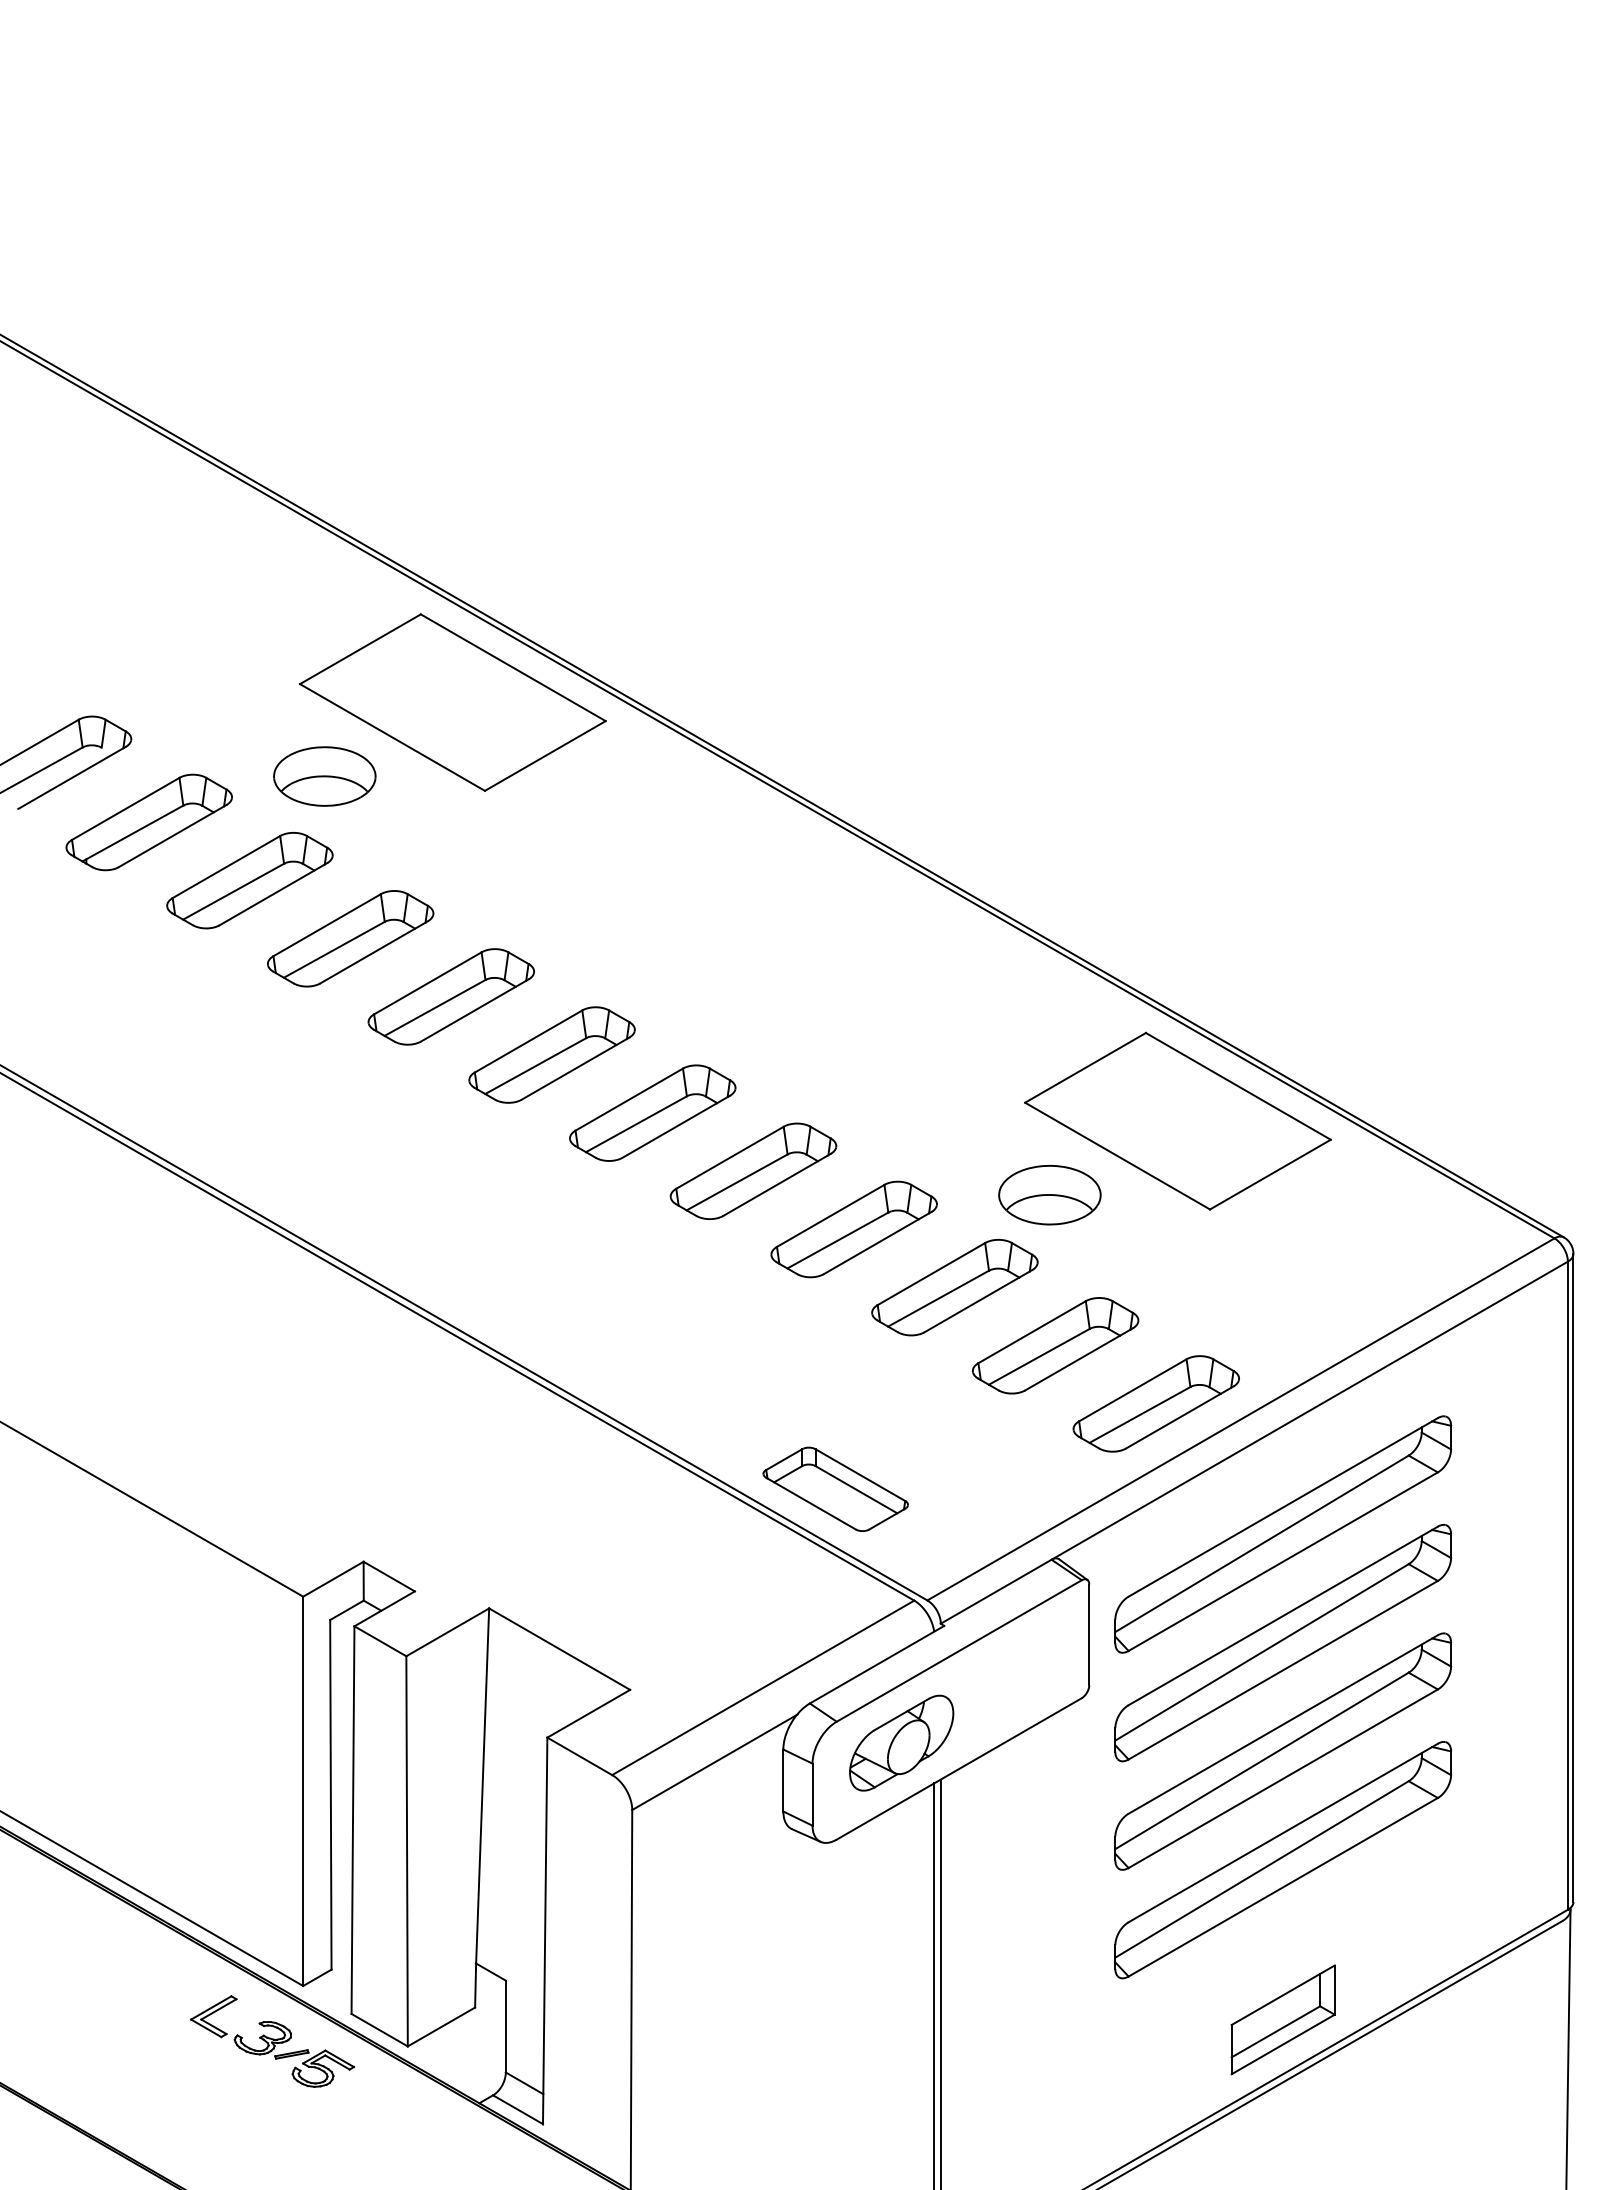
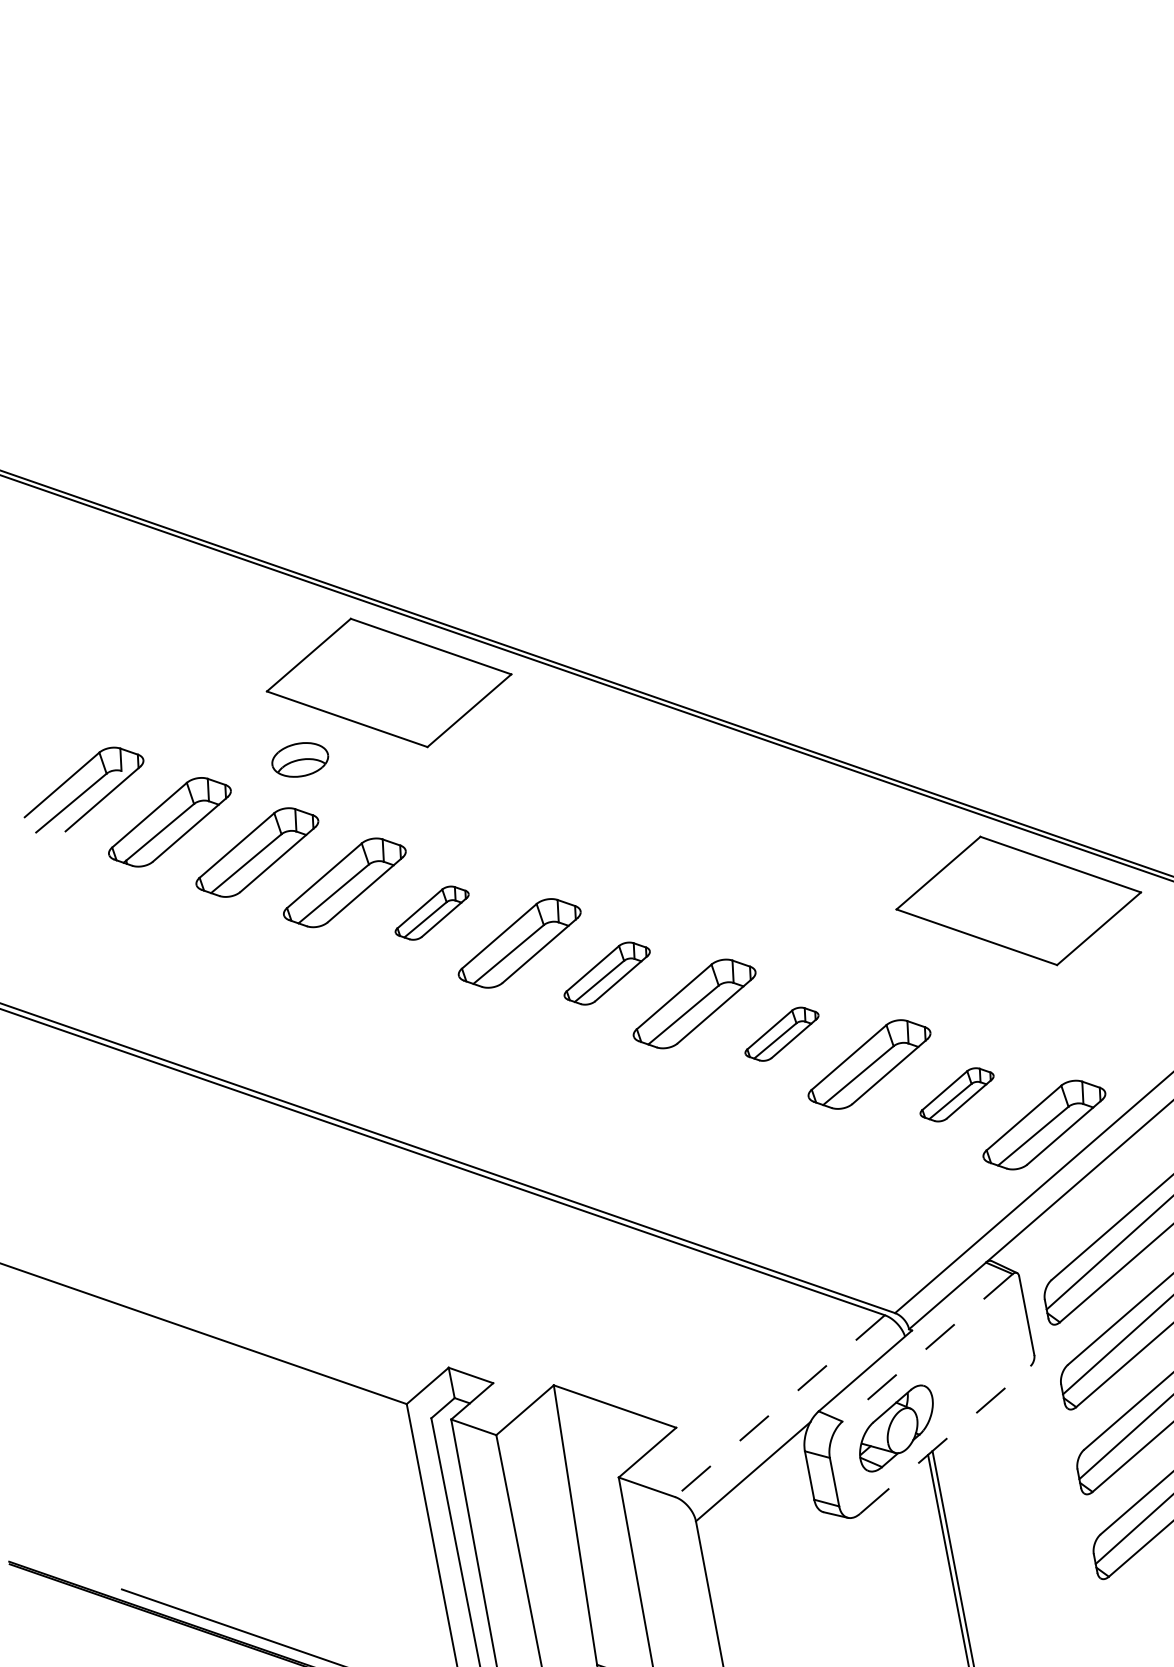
part: (324, 776) -> (299, 759), size x0.7
part: (450, 996) -> (431, 912), size x0.6
part: (652, 1112) -> (606, 973), size x0.7
part: (1049, 1194) -> (929, 977), removed
part: (853, 1229) -> (781, 1034), size x0.6
part: (1055, 1345) -> (956, 1094), size x0.6
part: (835, 1488) -> (806, 1239), removed
line: (958, 1651) -> (927, 1348), solid -> dashed
line: (762, 1688) -> (779, 1406), solid -> dashed
line: (959, 1768) -> (945, 1439), solid -> dashed

